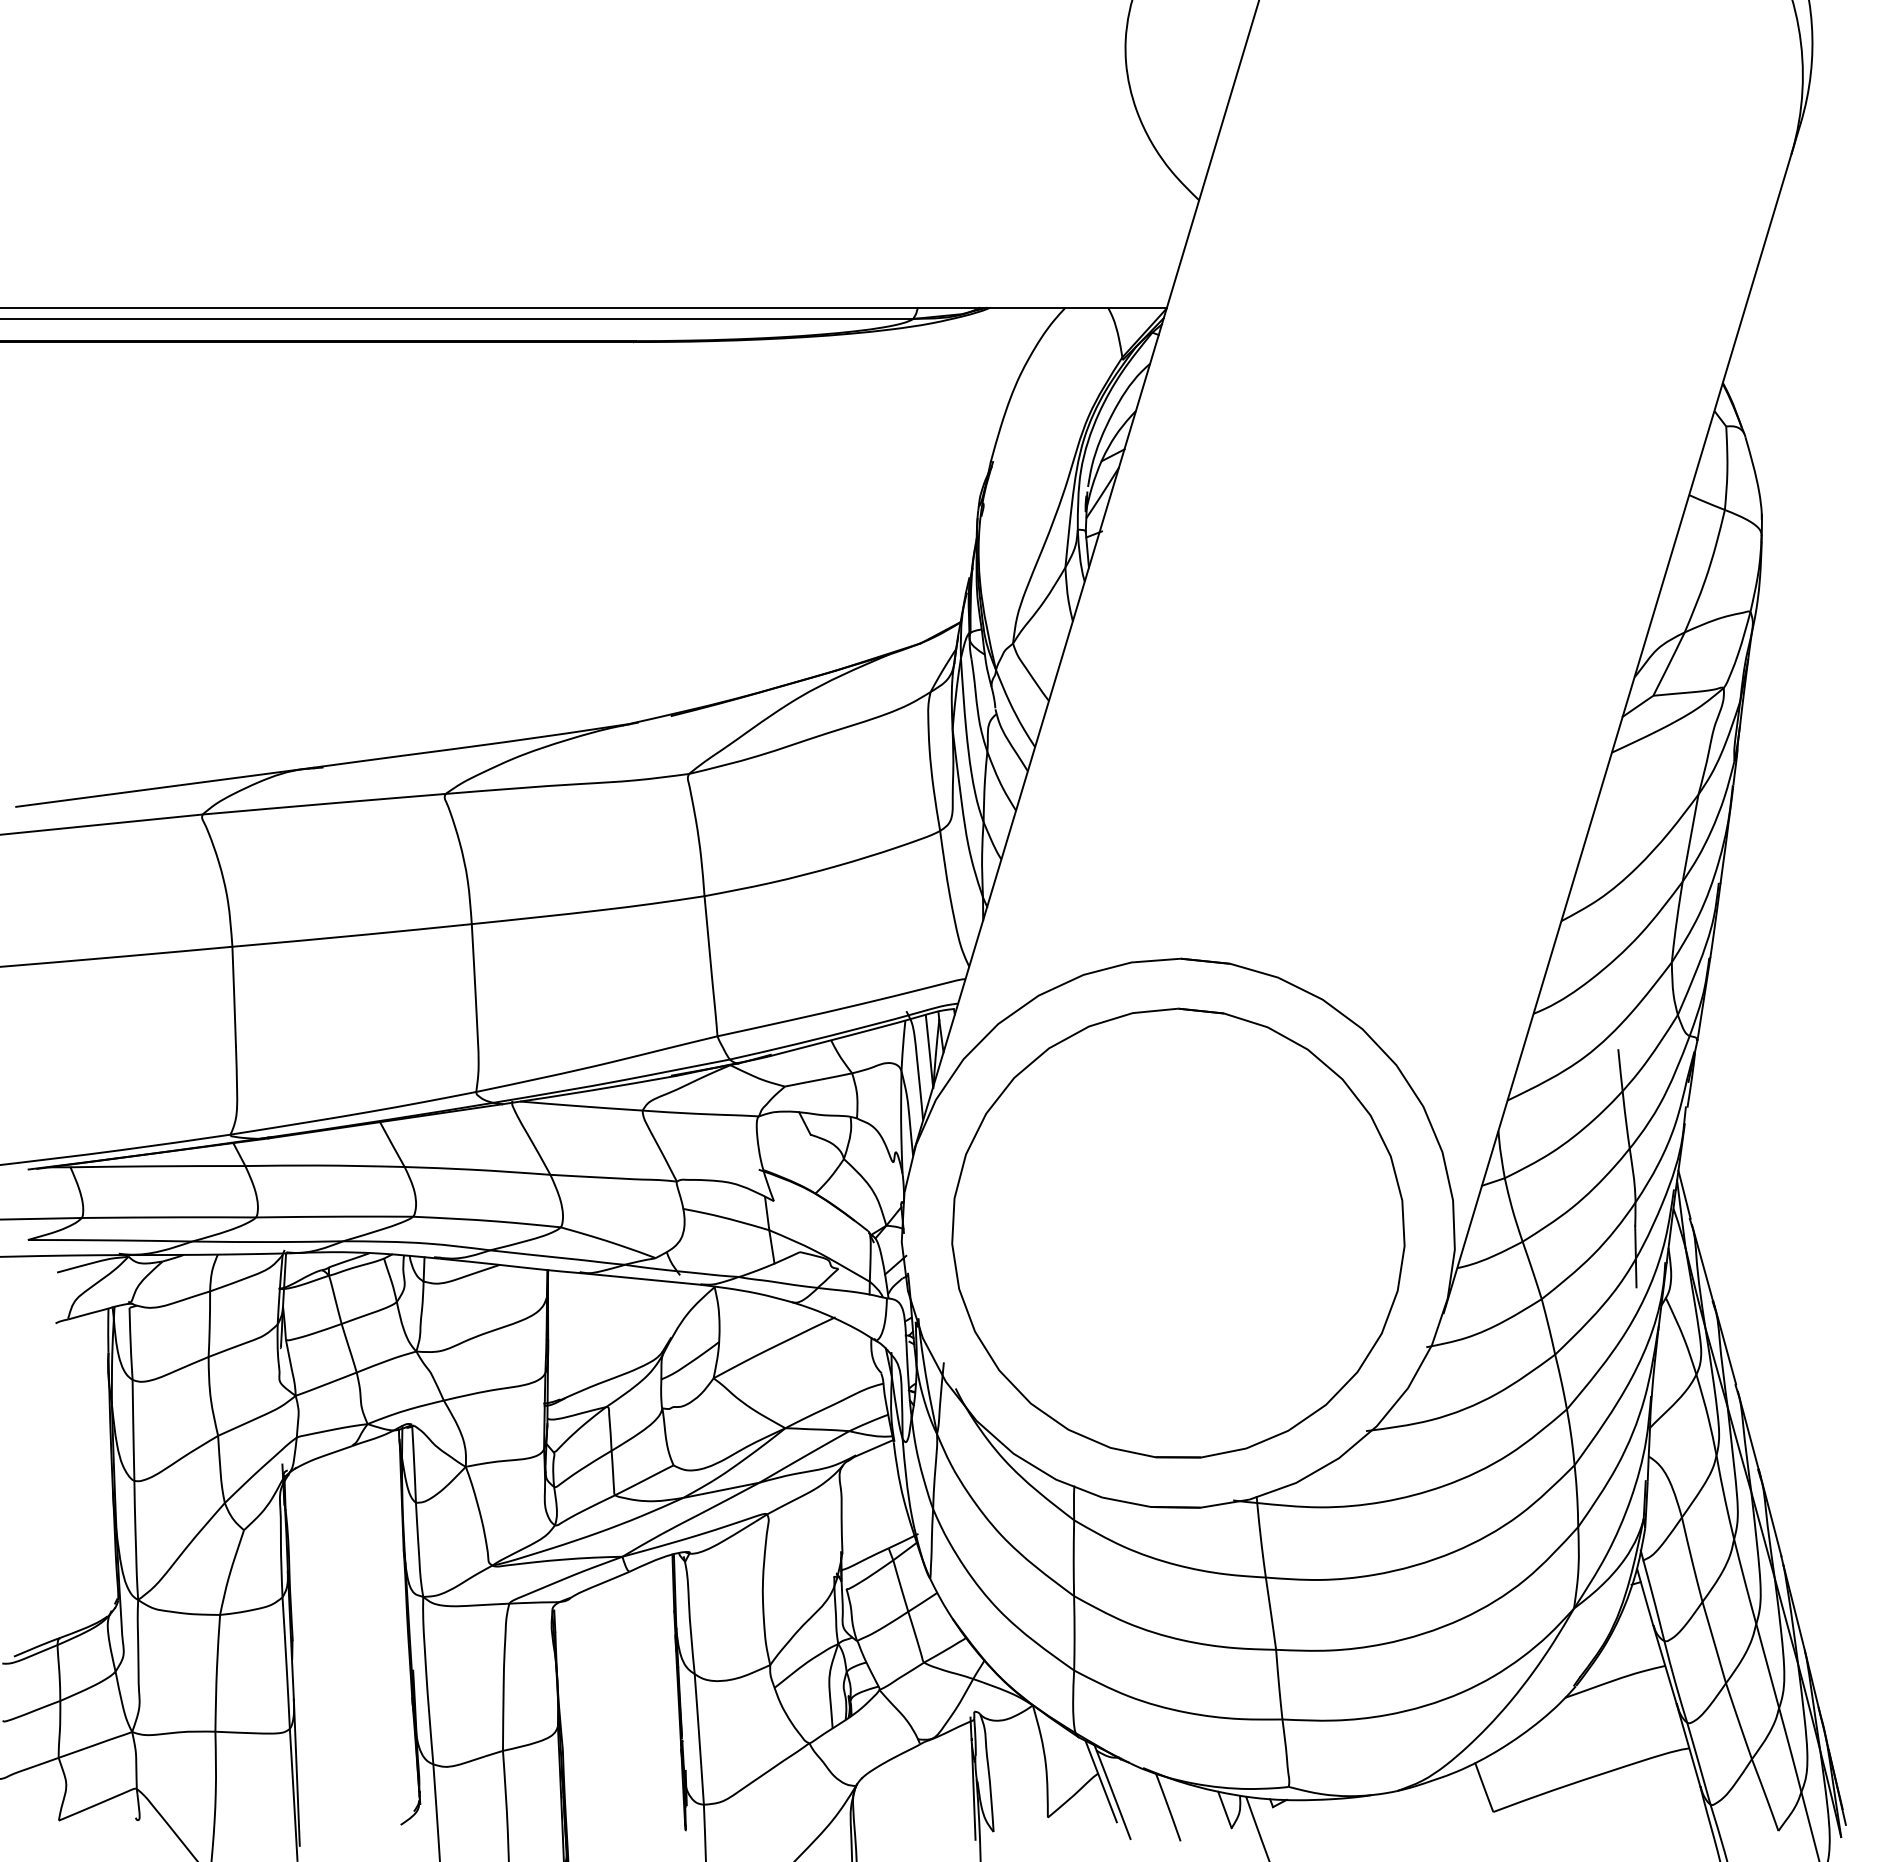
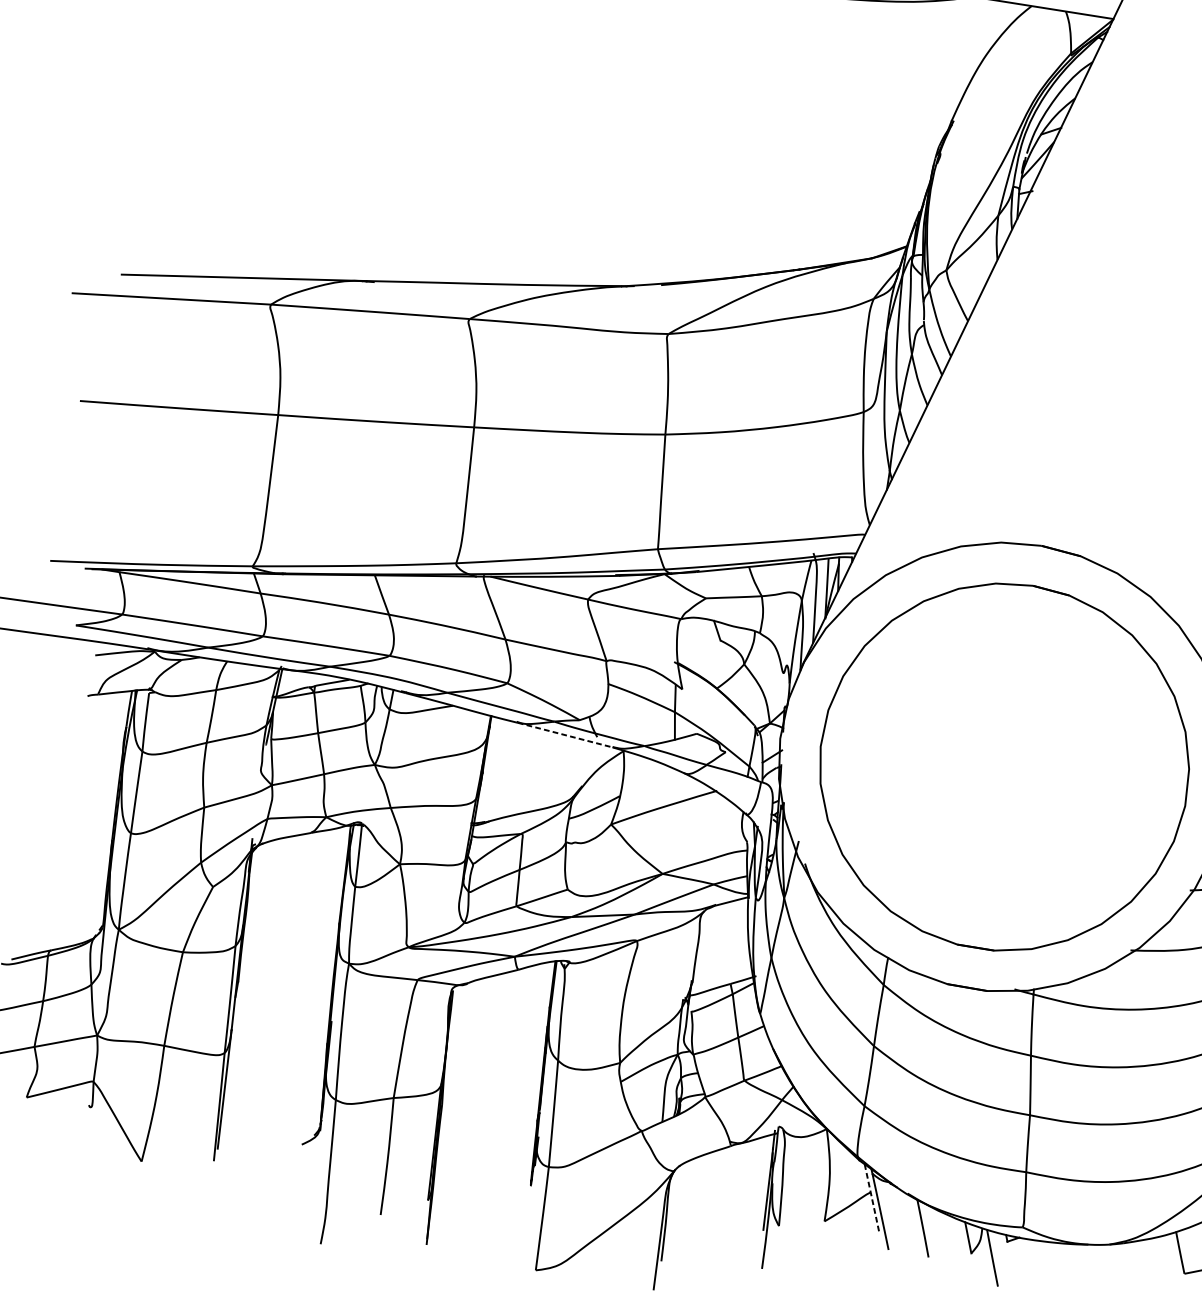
line: (640, 1278) -> (564, 734), solid -> dashed
line: (1101, 1781) -> (872, 1199), solid -> dashed

